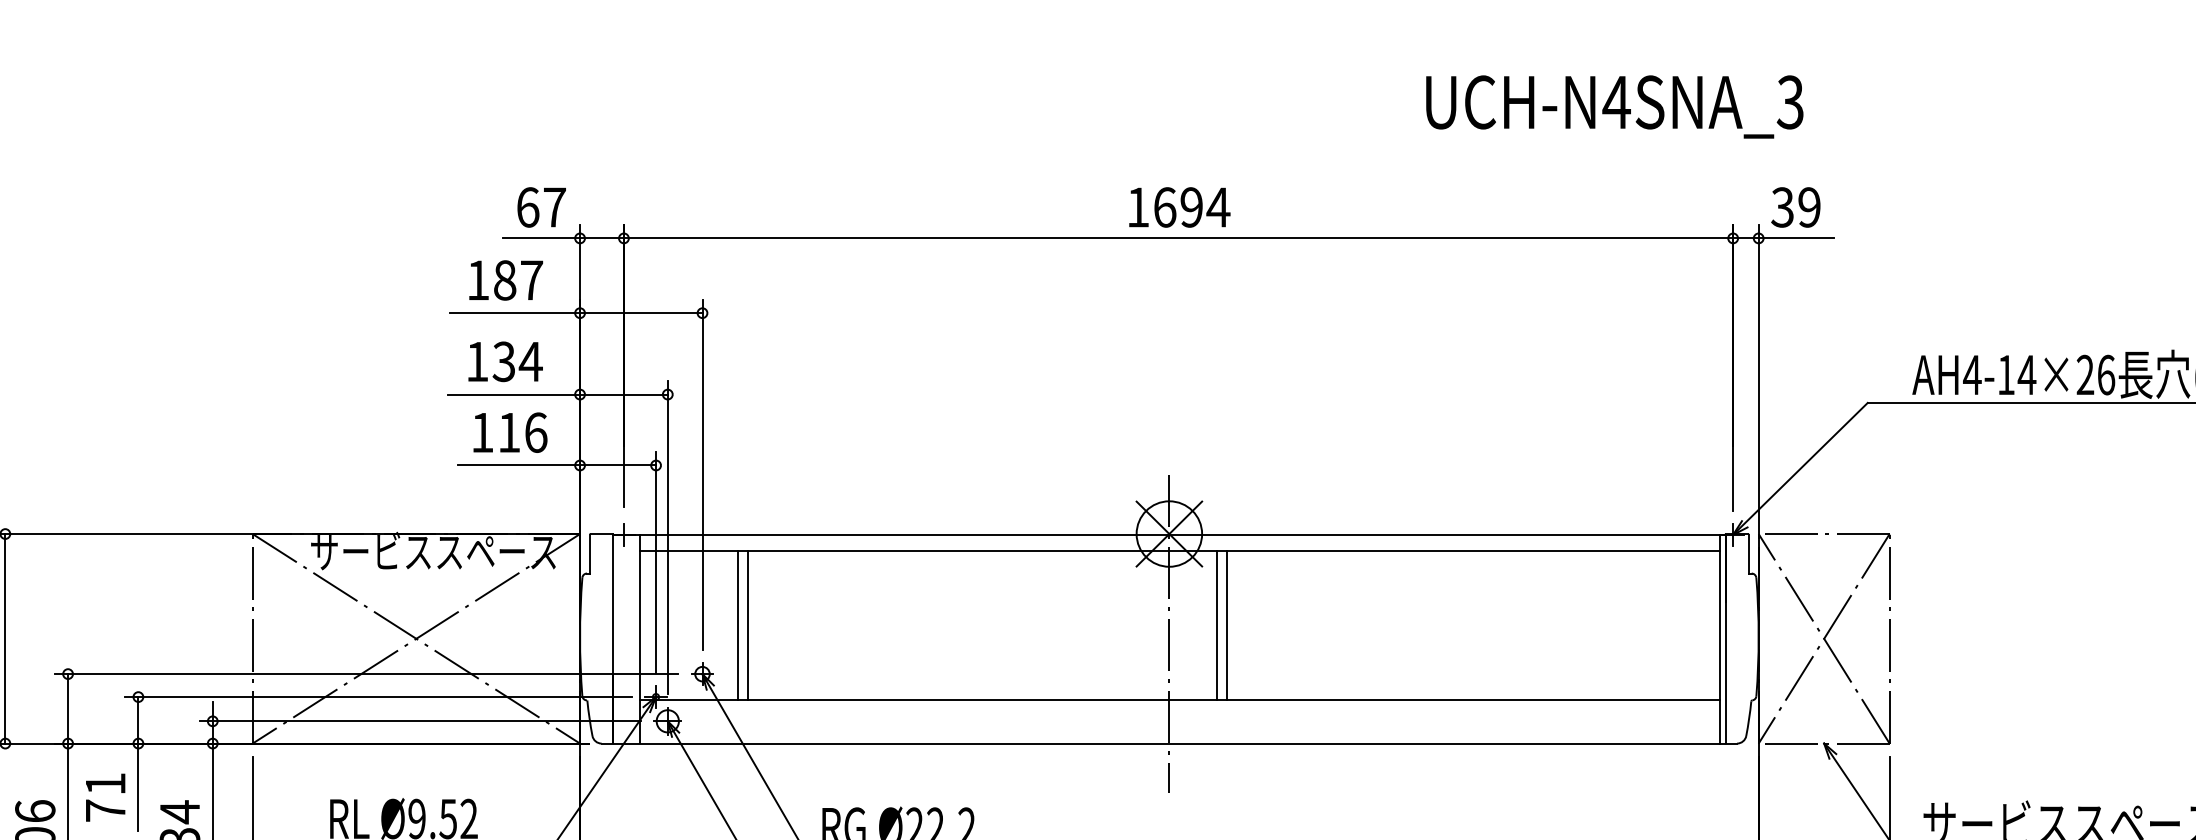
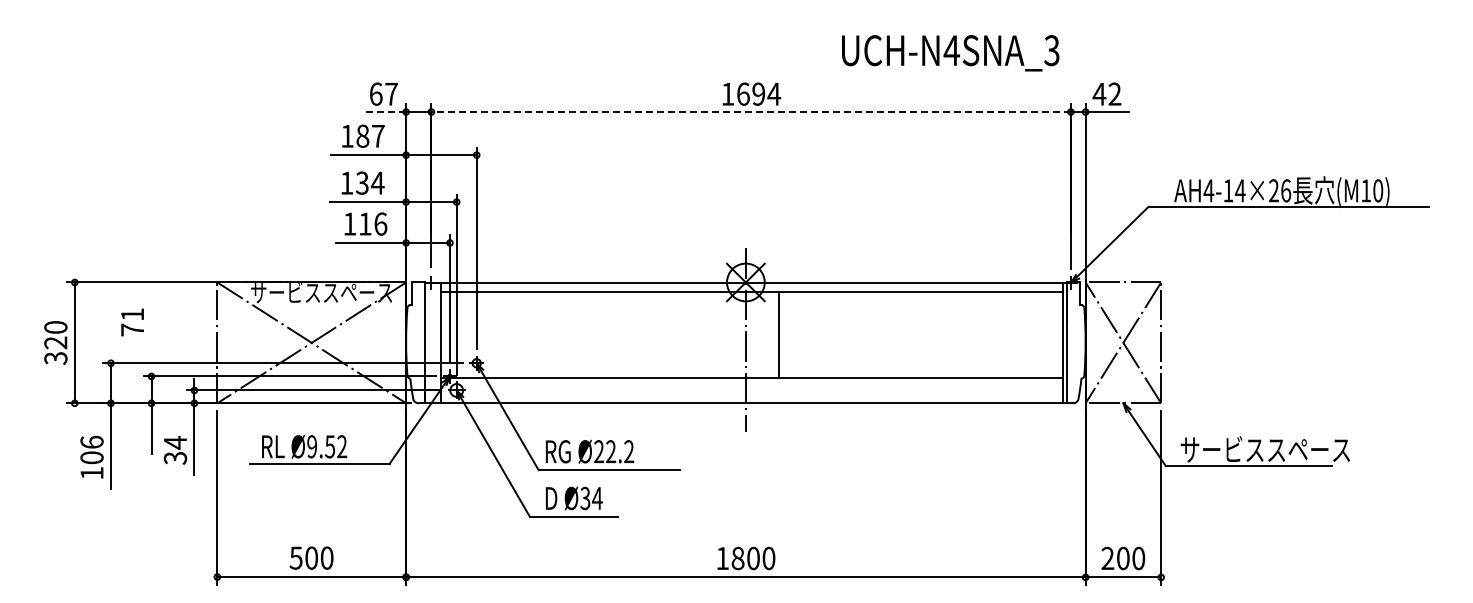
text: (1614, 107) -> (950, 53), moved
text: (1794, 206) -> (1106, 93), 39 -> 42
line: (540, 239) -> (383, 112), solid -> dashed
line: (1179, 239) -> (751, 112), solid -> dashed
line: (738, 625) -> (497, 335), removed
line: (747, 625) -> (502, 335), removed
line: (1217, 625) -> (773, 335), removed
text: (105, 797) -> (132, 322), moved

